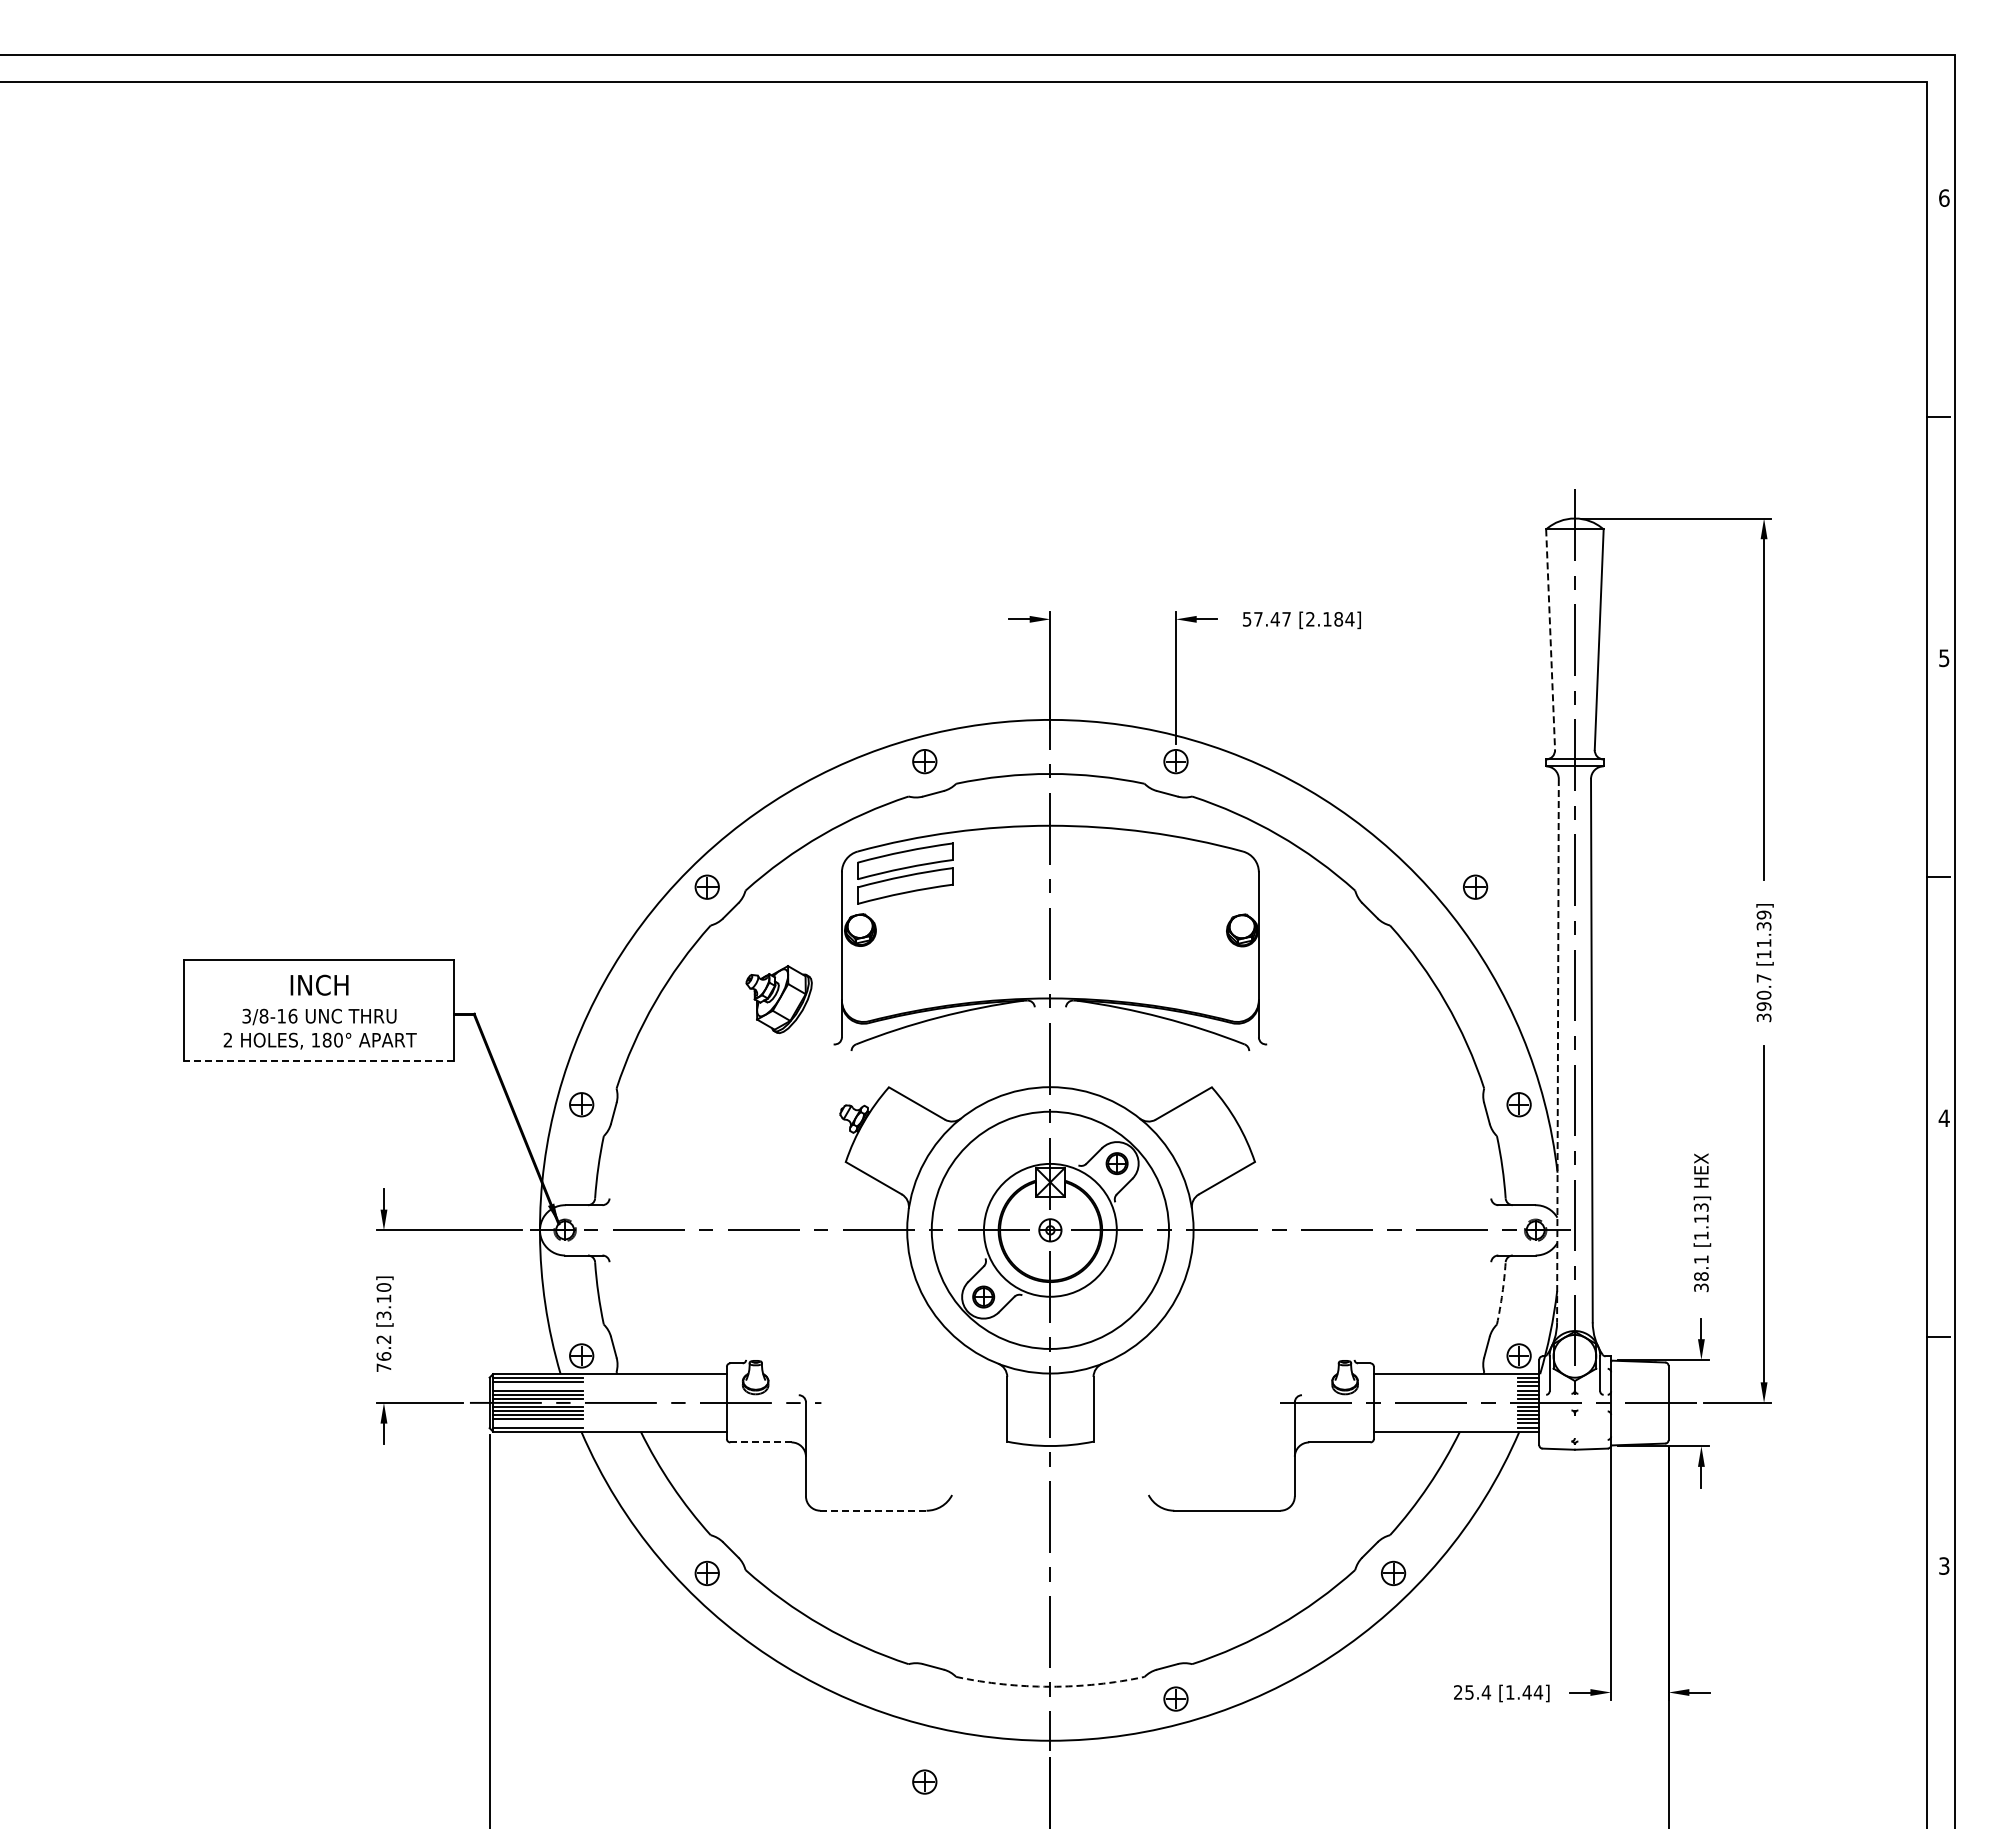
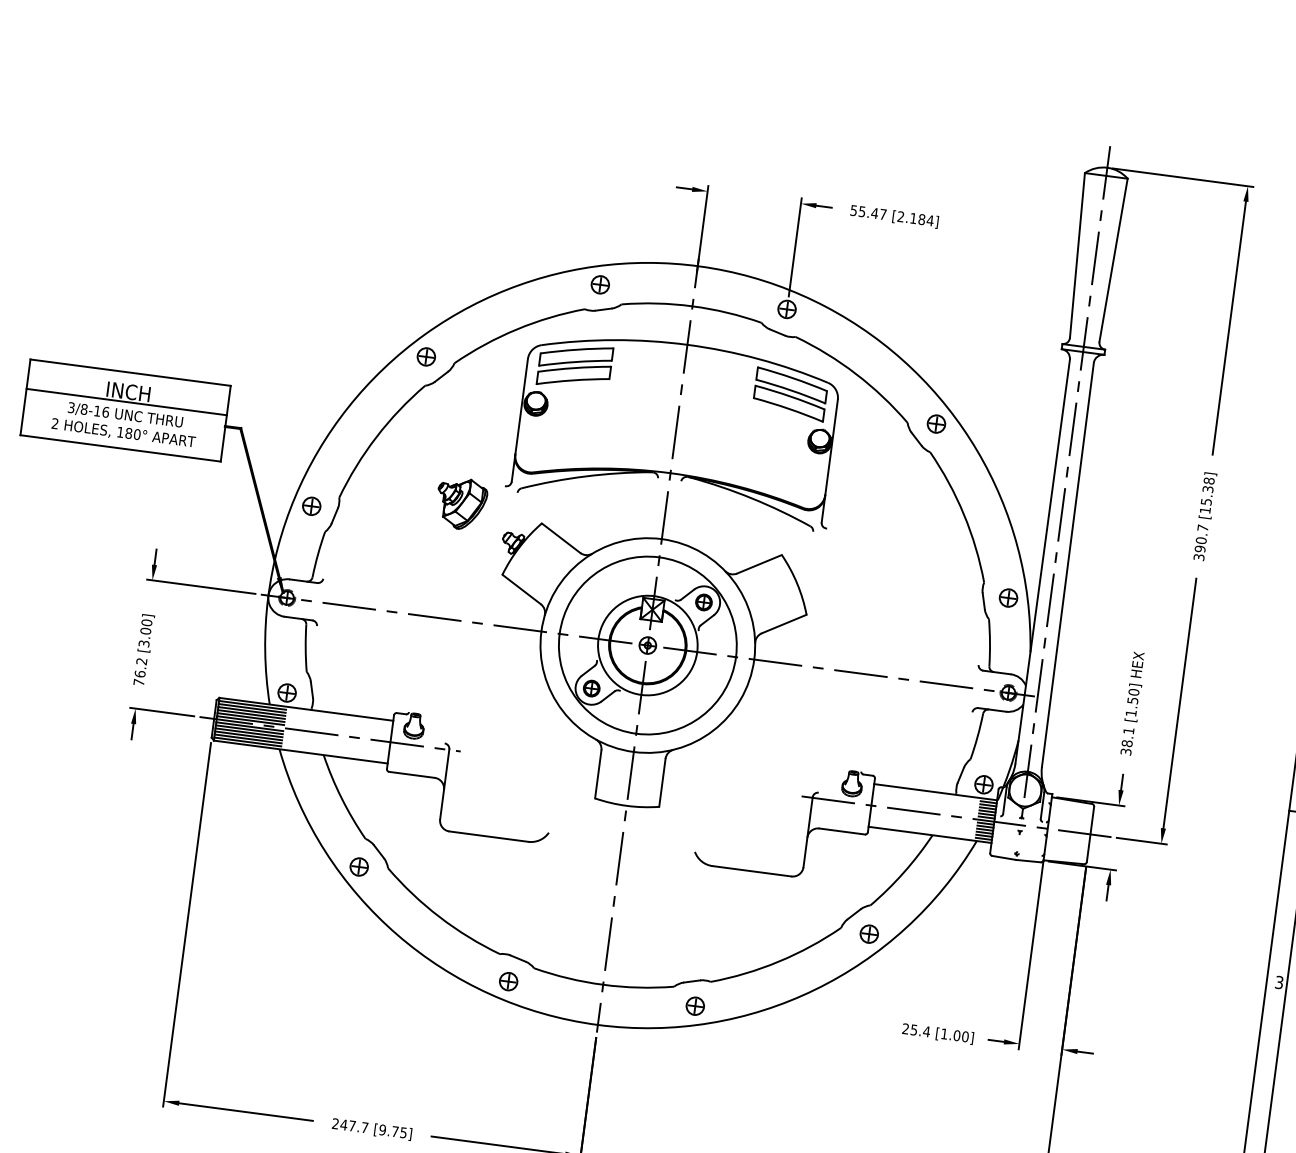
text: (1258, 619) -> (862, 211), 57.47 -> 55.47
line: (1550, 640) -> (1077, 256), dashed -> solid
part: (1195, 873) -> (790, 394), added
part: (1475, 886) -> (936, 423), moved
text: (1763, 928) -> (1207, 490), [11.39] -> [15.38]
line: (318, 999) -> (126, 402), added
part: (778, 999) -> (460, 503), moved
line: (1557, 1050) -> (1042, 561), dashed -> solid
line: (318, 1061) -> (120, 448), dashed -> solid
text: (1701, 1213) -> (1133, 696), [1.13] -> [1.50]
arc: (1502, 1293) -> (977, 736), dashed -> solid
text: (383, 1298) -> (145, 630), [3.10] -> [3.00]
line: (538, 1386) -> (252, 711), added
line: (538, 1423) -> (248, 739), added
line: (760, 1442) -> (411, 774), dashed -> solid
line: (873, 1510) -> (488, 836), dashed -> solid
arc: (1050, 1686) -> (603, 984), dashed -> solid
text: (1532, 1692) -> (960, 1036), [1.44] -> [1.00]
part: (924, 1781) -> (508, 981), moved

